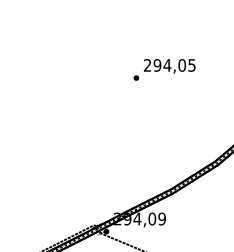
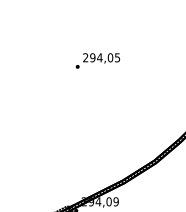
text: (164, 69) -> (97, 60), moved

